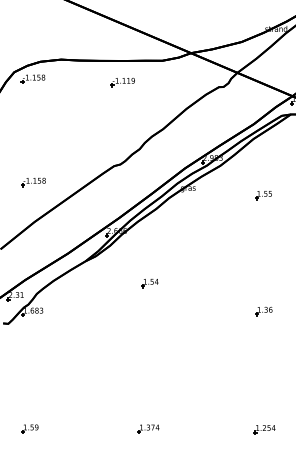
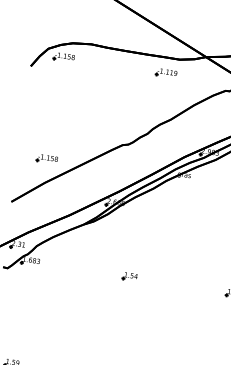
part: (122, 82) -> (166, 73), moved
part: (33, 182) -> (46, 159), moved
part: (149, 283) -> (129, 276), moved

